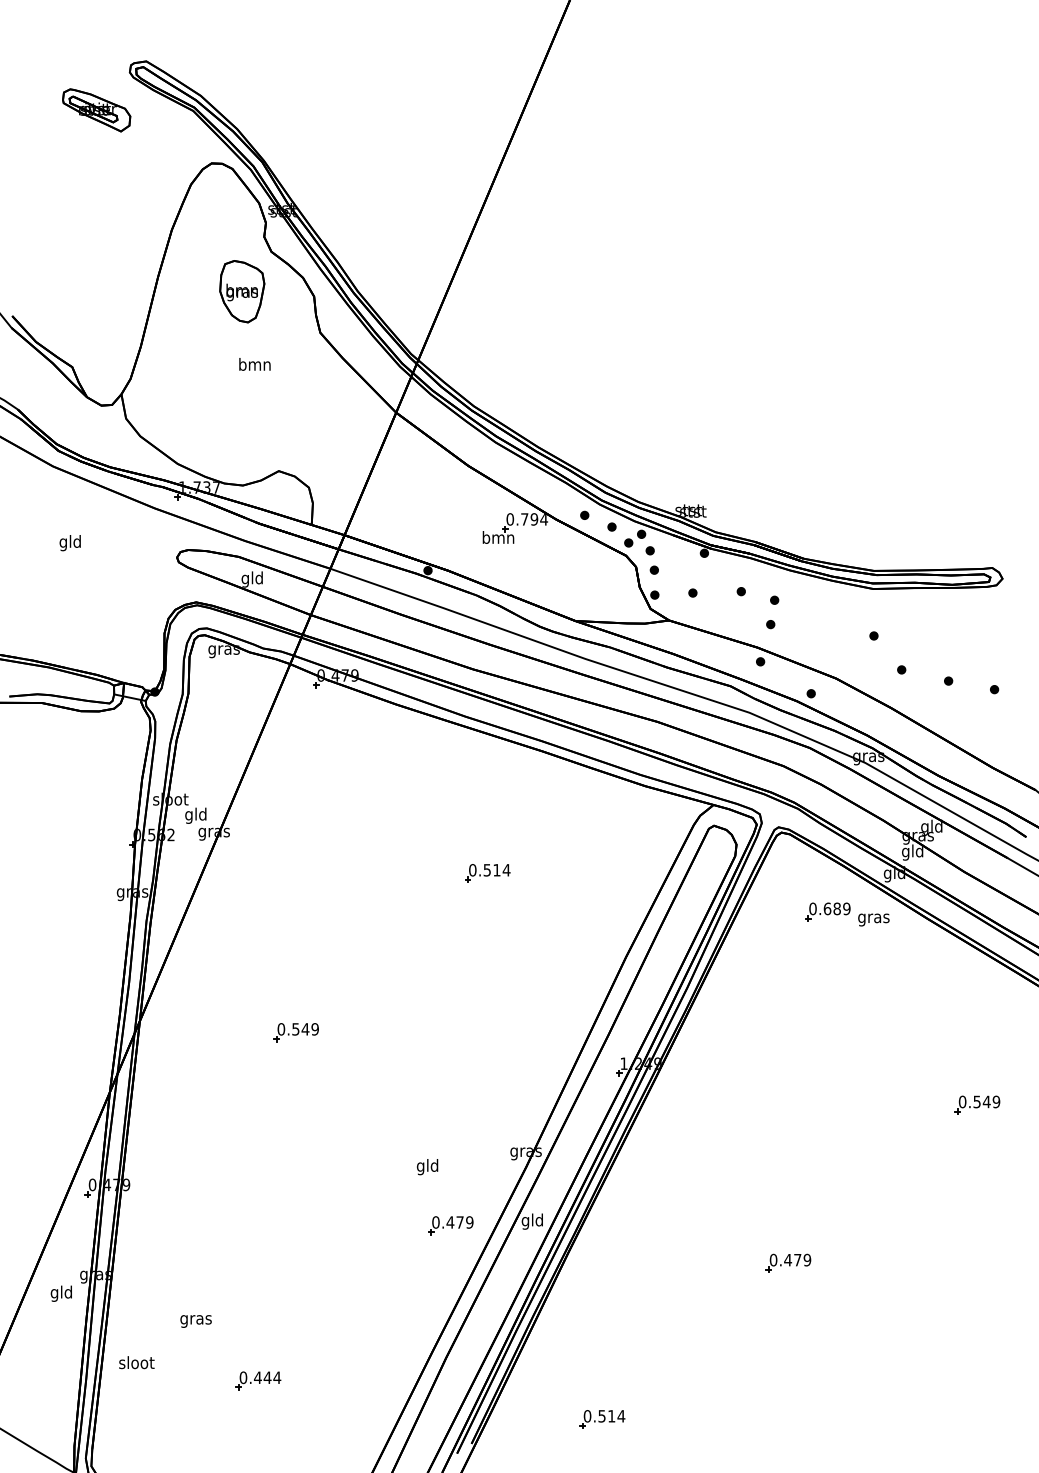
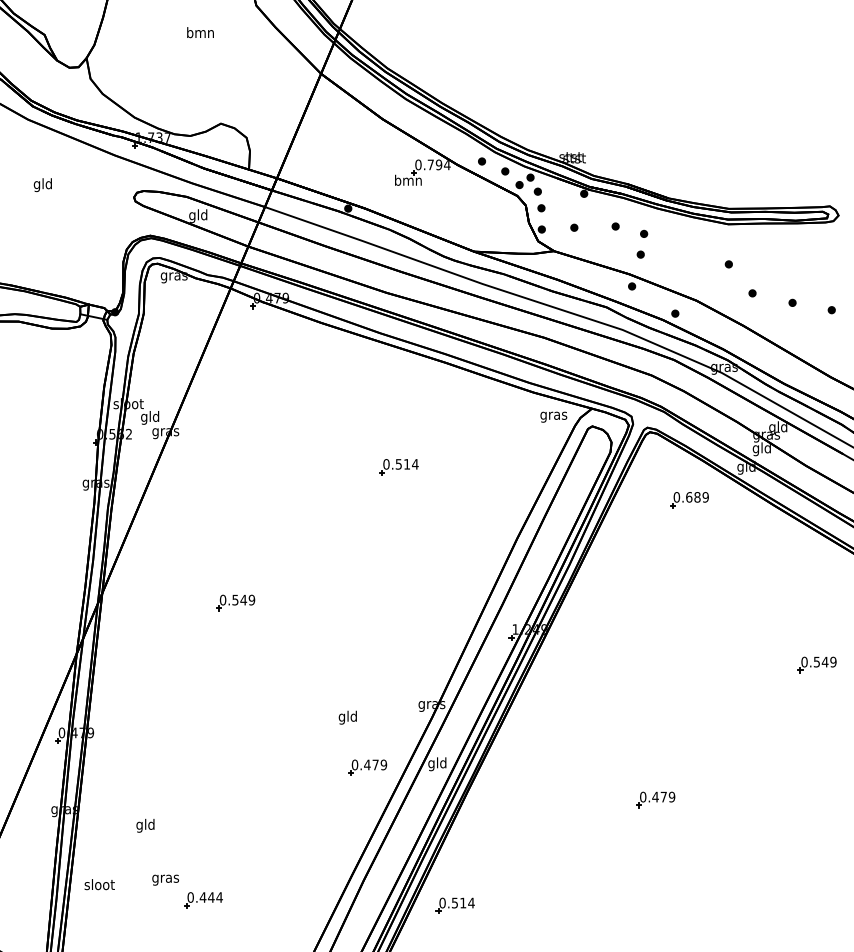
text: (873, 919) -> (553, 416), moved
text: (60, 1293) -> (144, 825), moved
text: (195, 1321) -> (165, 880), moved
part: (602, 1419) -> (455, 905), moved

